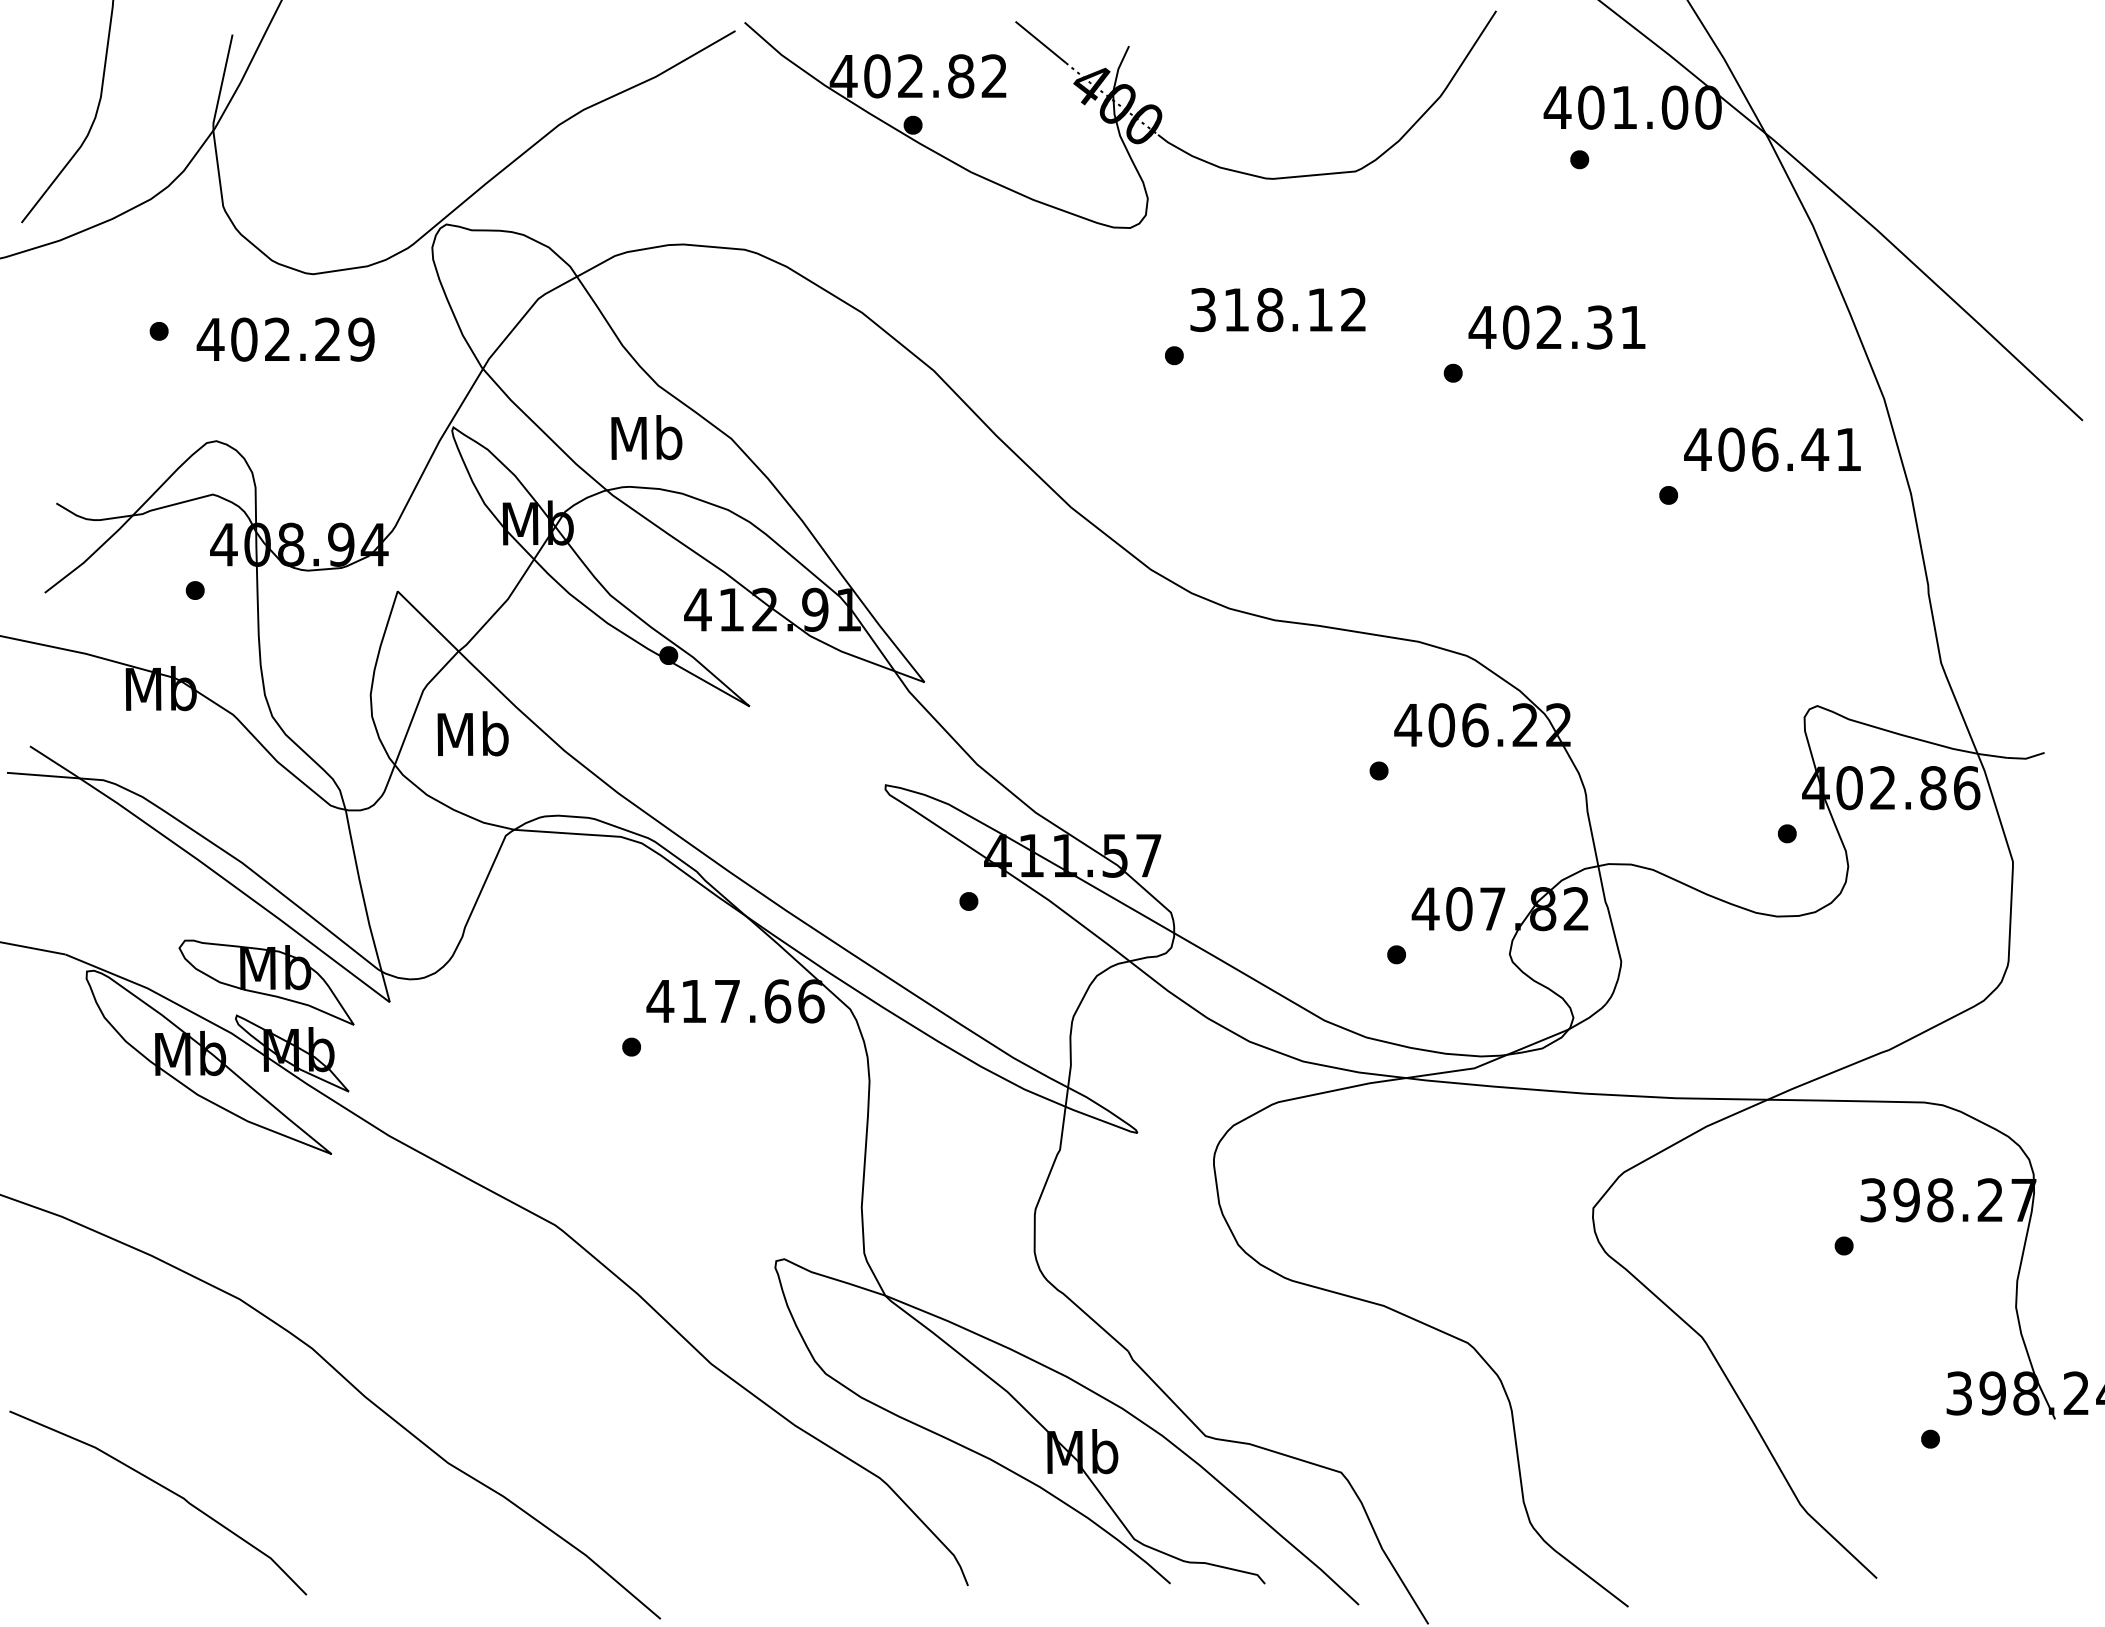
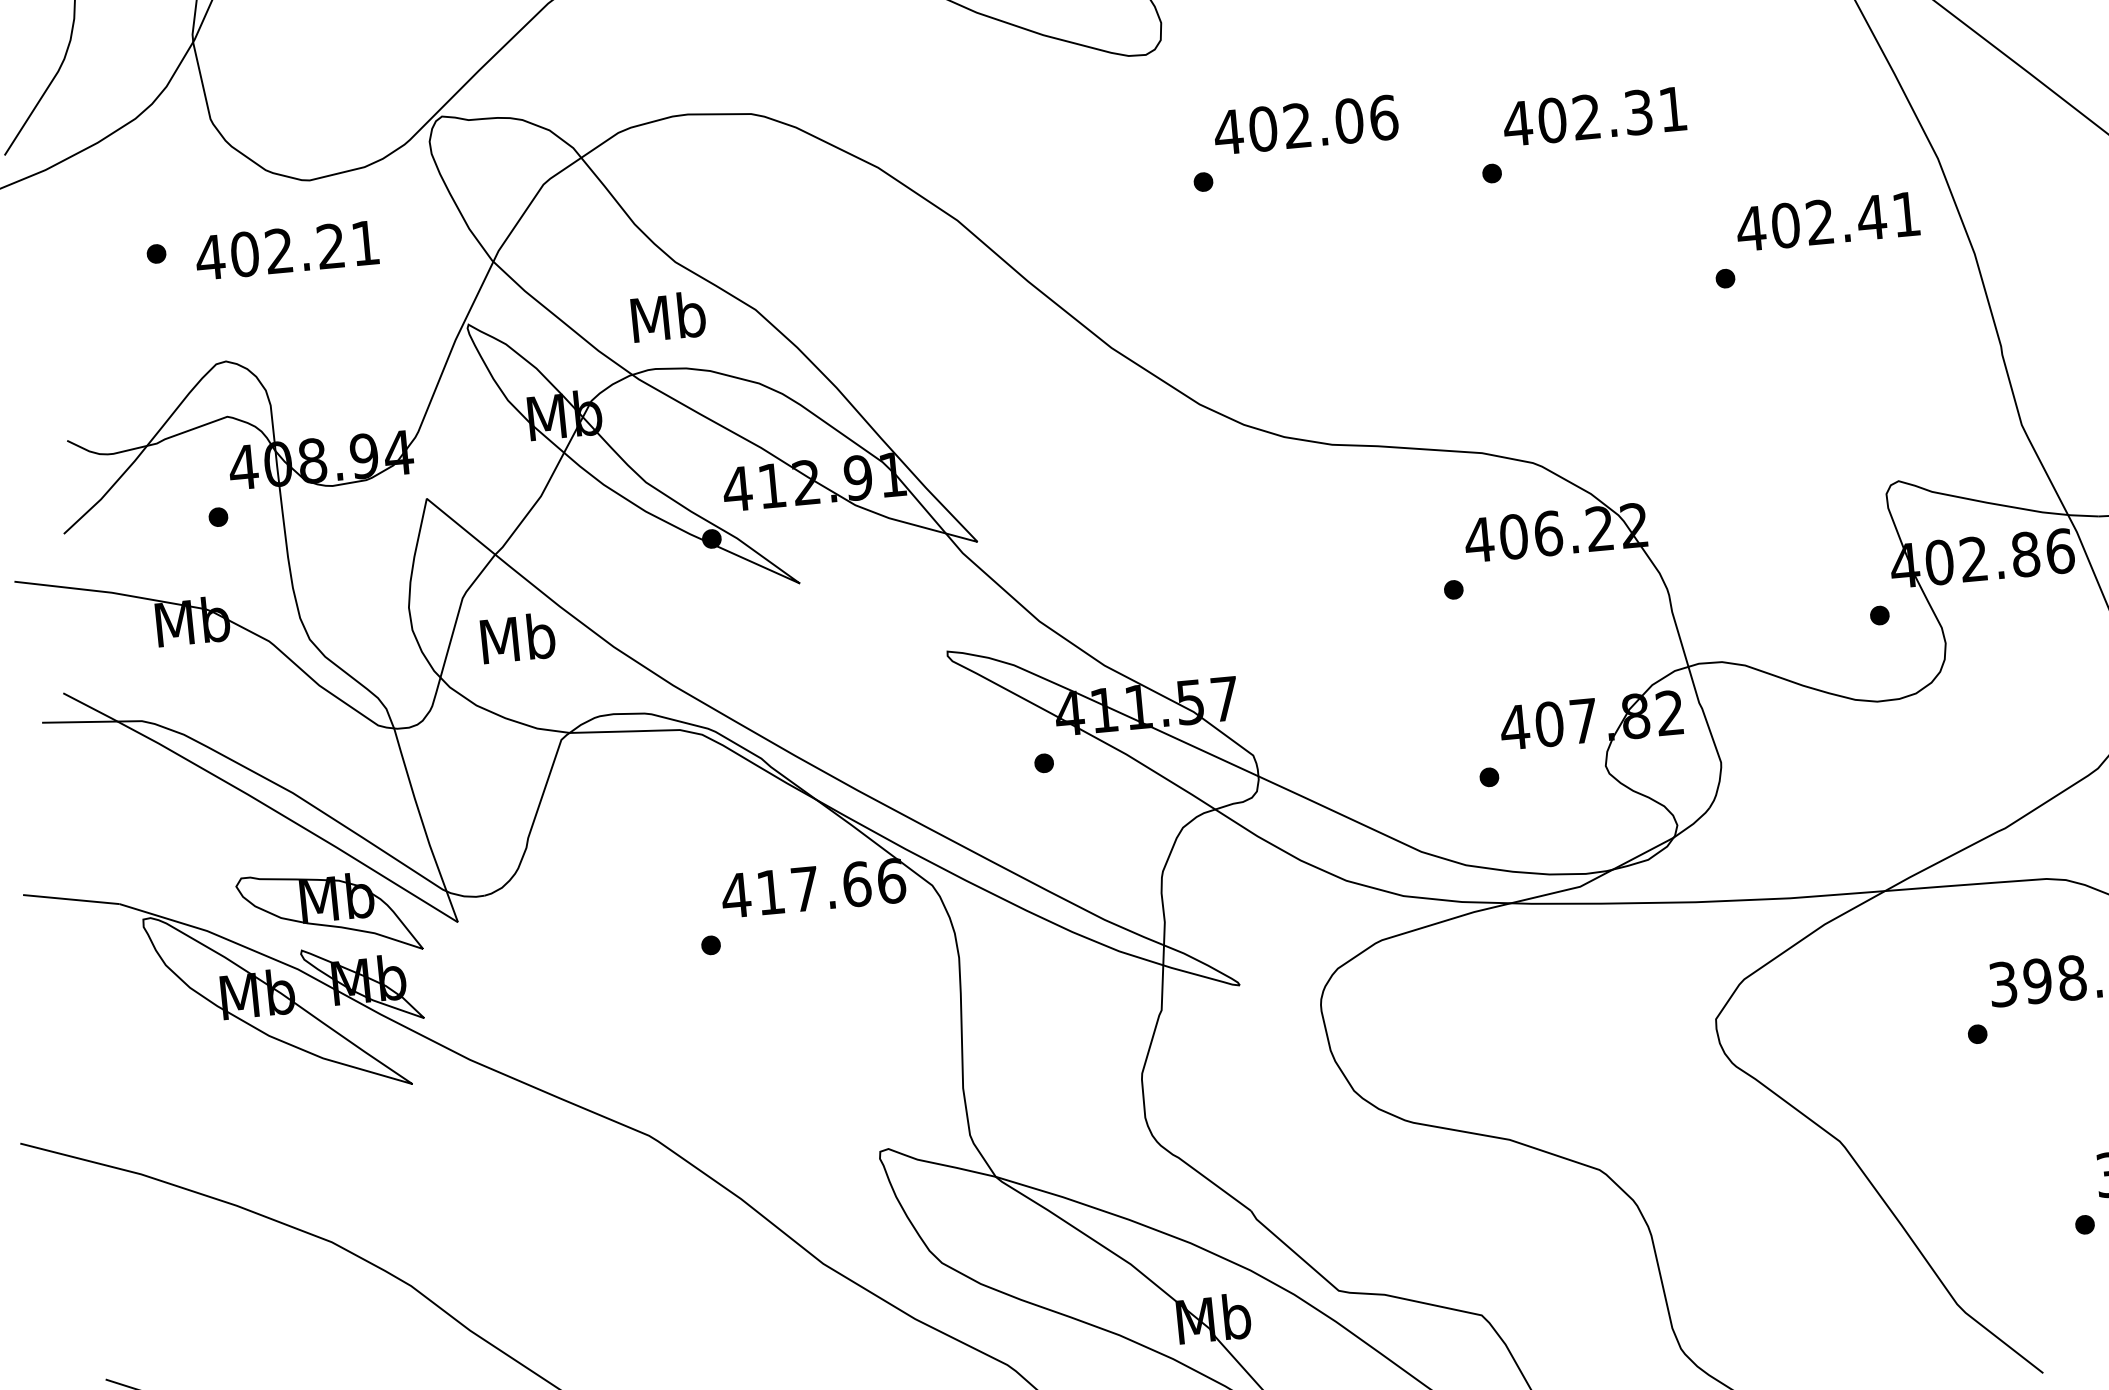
text: (1278, 309) -> (1306, 124), 318.12 -> 402.06
text: (361, 339) -> (365, 243), 402.29 -> 402.21
text: (1765, 449) -> (1820, 222), 406.41 -> 402.41

